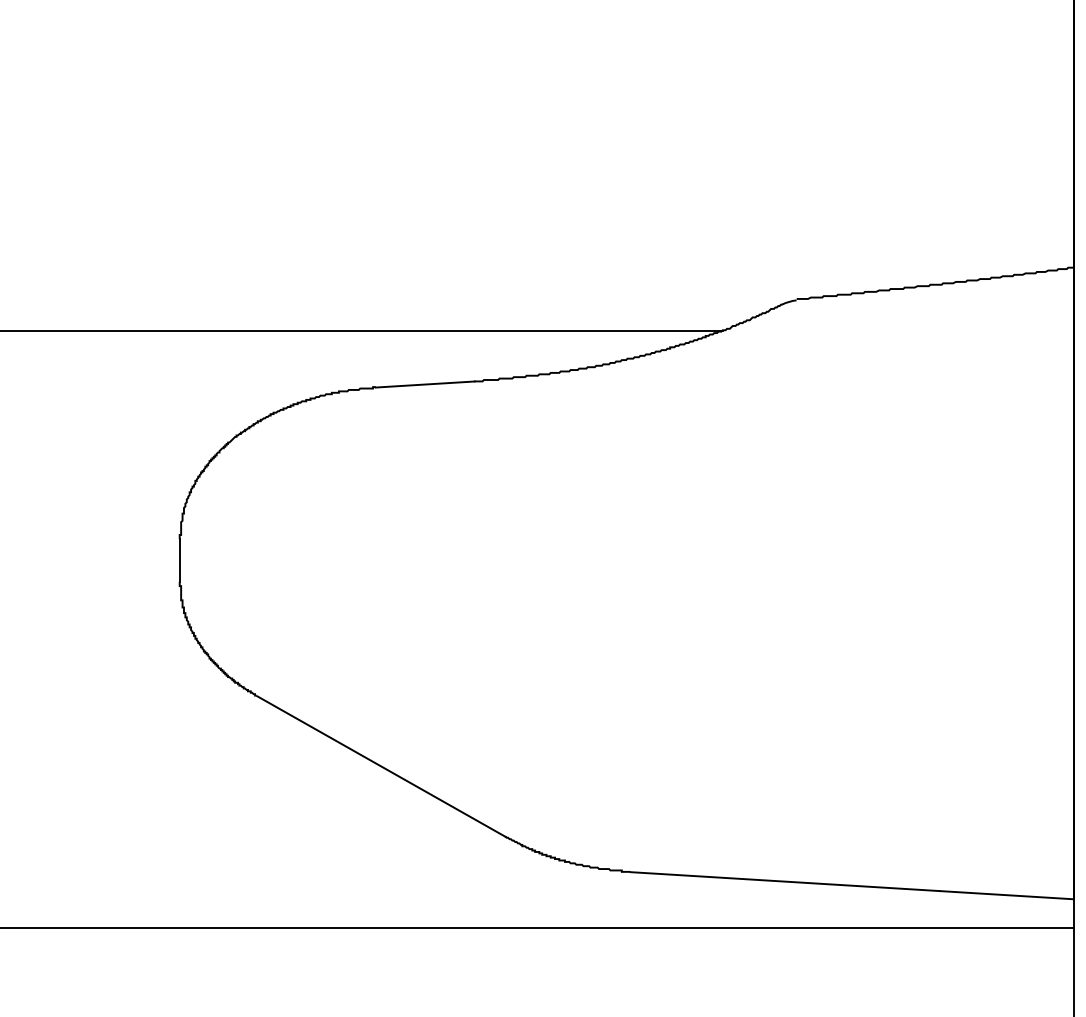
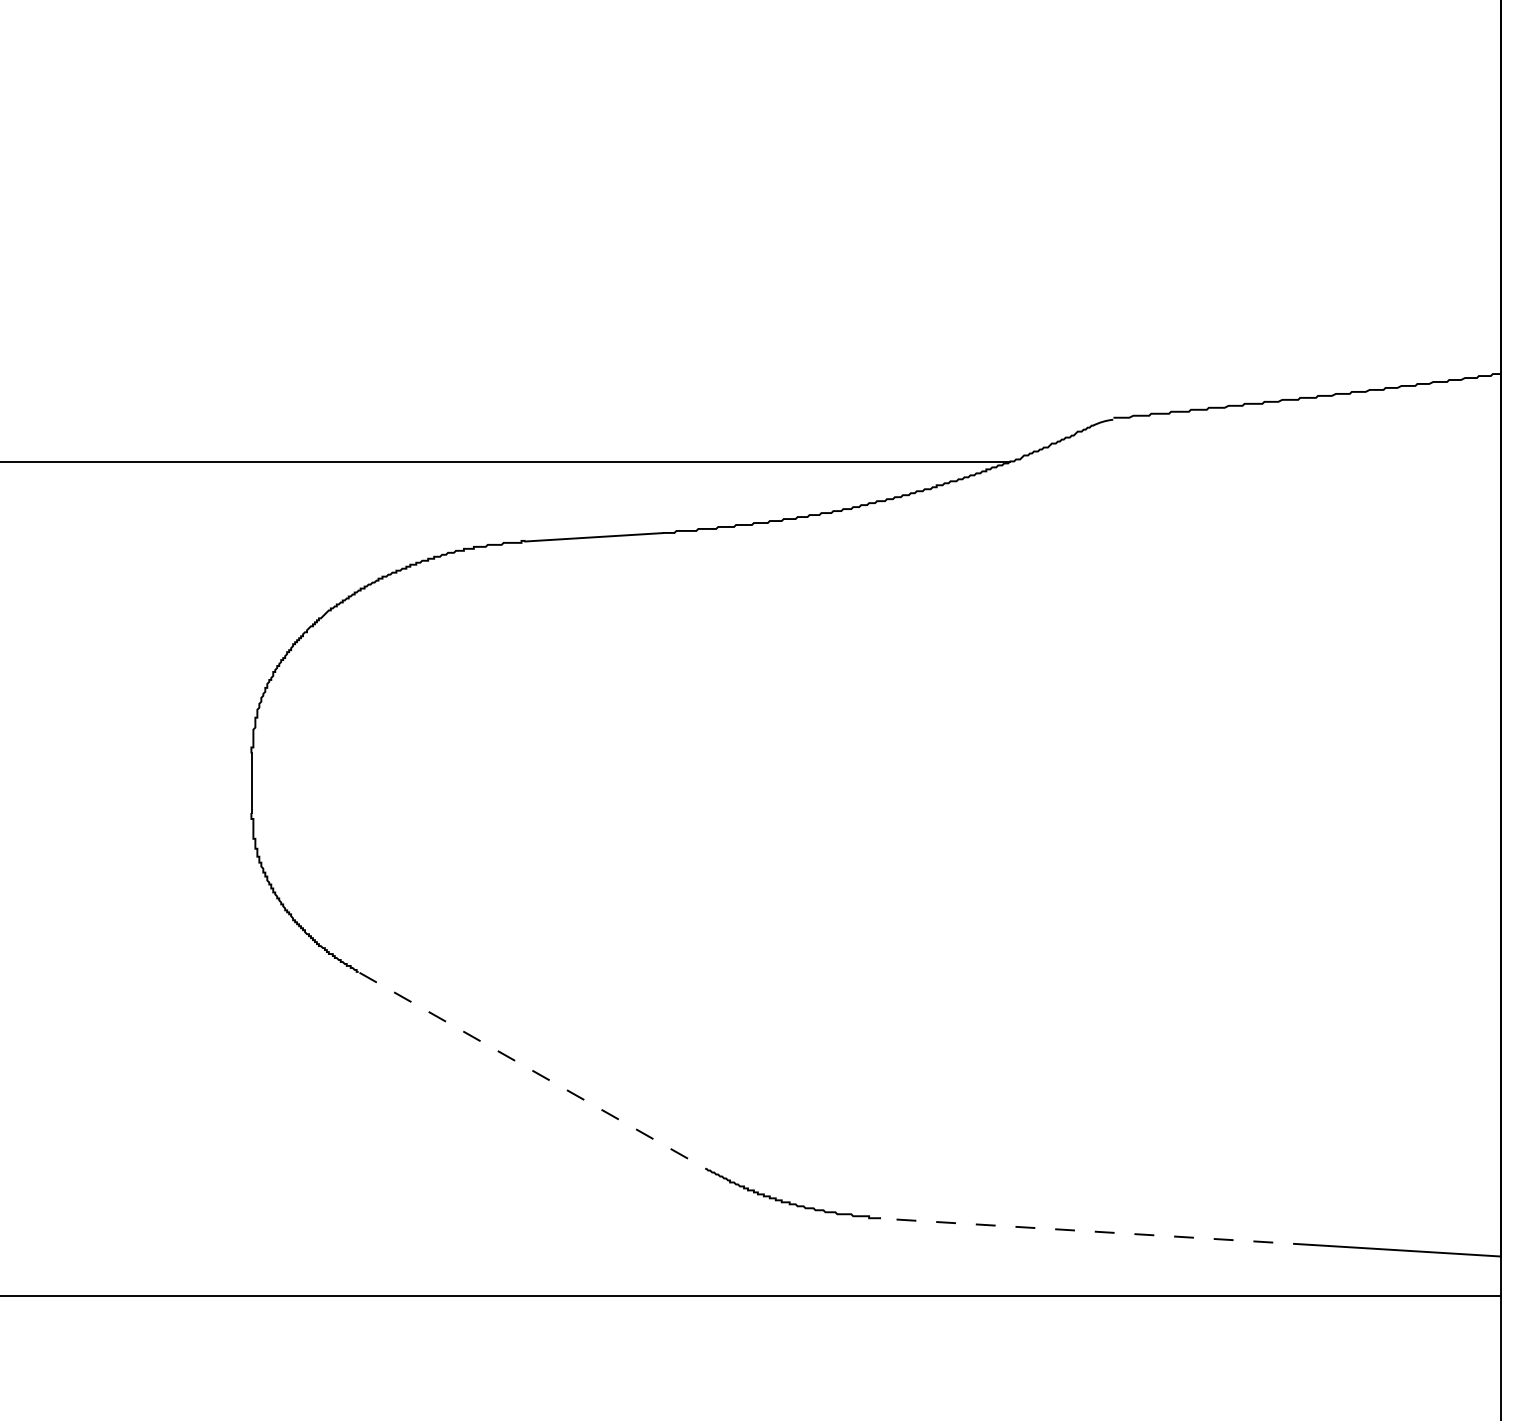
line: (381, 766) -> (533, 1071), solid -> dashed
line: (784, 881) -> (1096, 1231), solid -> dashed

